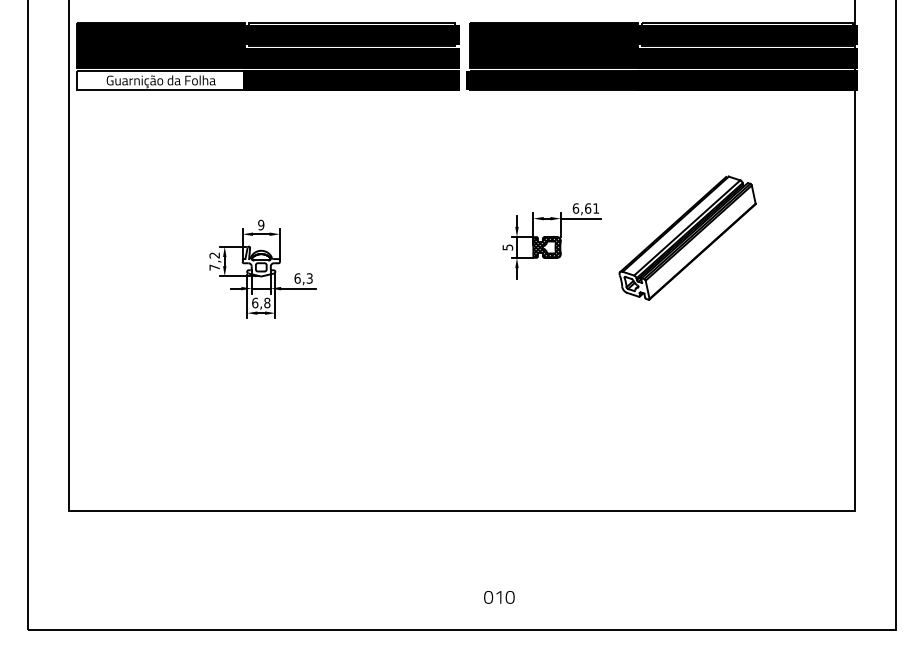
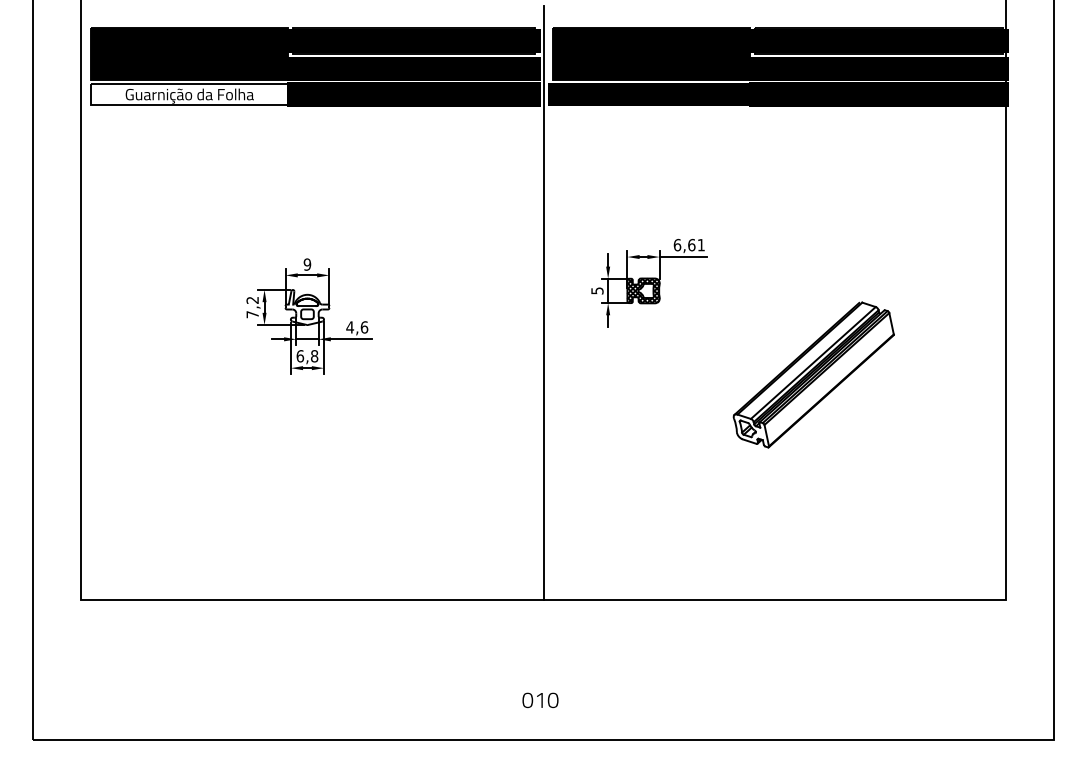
part: (687, 237) -> (813, 374), moved
line: (462, 257) -> (543, 302), added
text: (303, 278) -> (357, 327), 6,3 -> 4,6
text: (499, 597) -> (540, 700), moved

